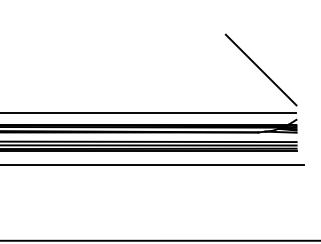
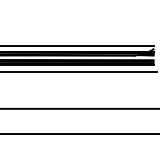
line: (259, 69) -> (135, 24), removed

